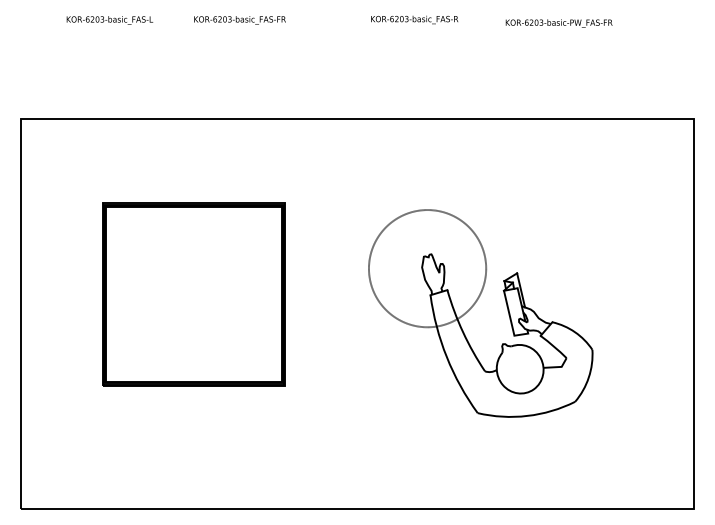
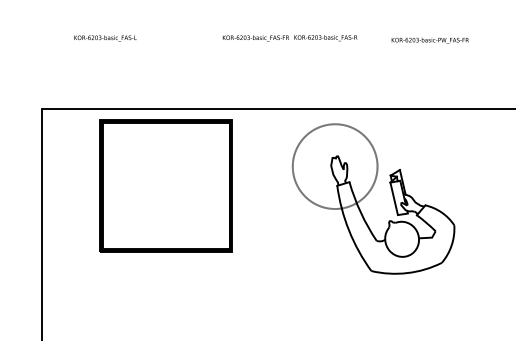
text: (239, 20) -> (255, 38), moved
part: (193, 294) -> (165, 186), moved
part: (473, 306) -> (368, 193), moved

